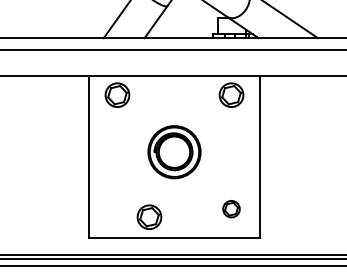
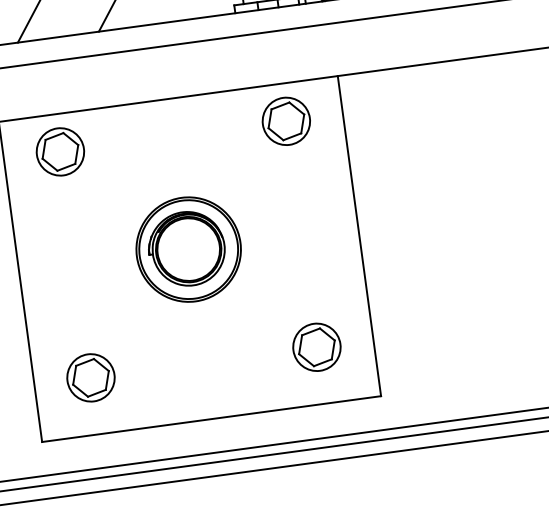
part: (231, 208) -> (316, 345), size x1.43
part: (149, 216) -> (90, 376), moved

